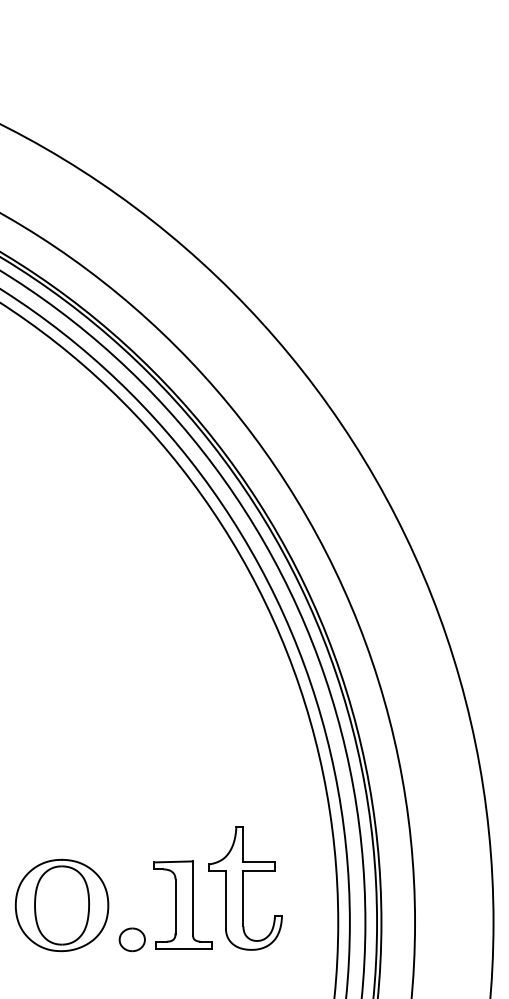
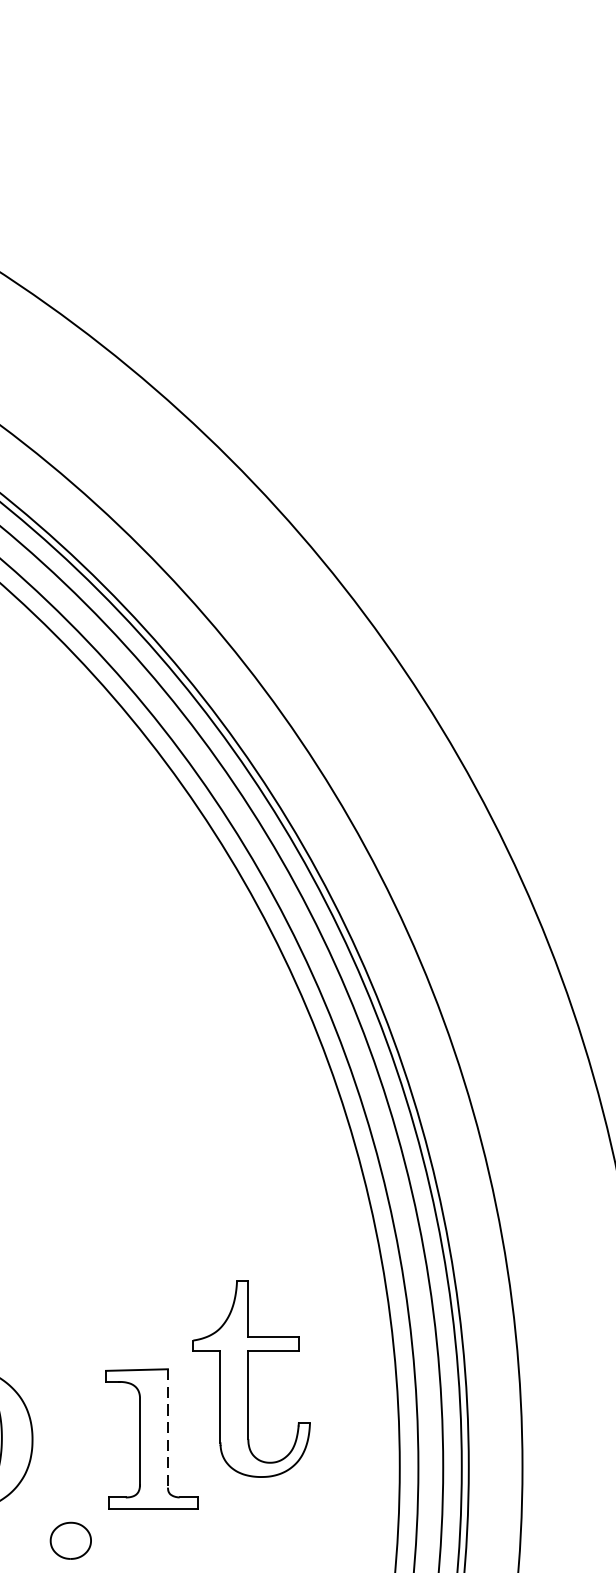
part: (245, 888) -> (251, 1378), moved
line: (193, 898) -> (168, 1428), solid -> dashed
part: (131, 939) -> (69, 1540), moved

